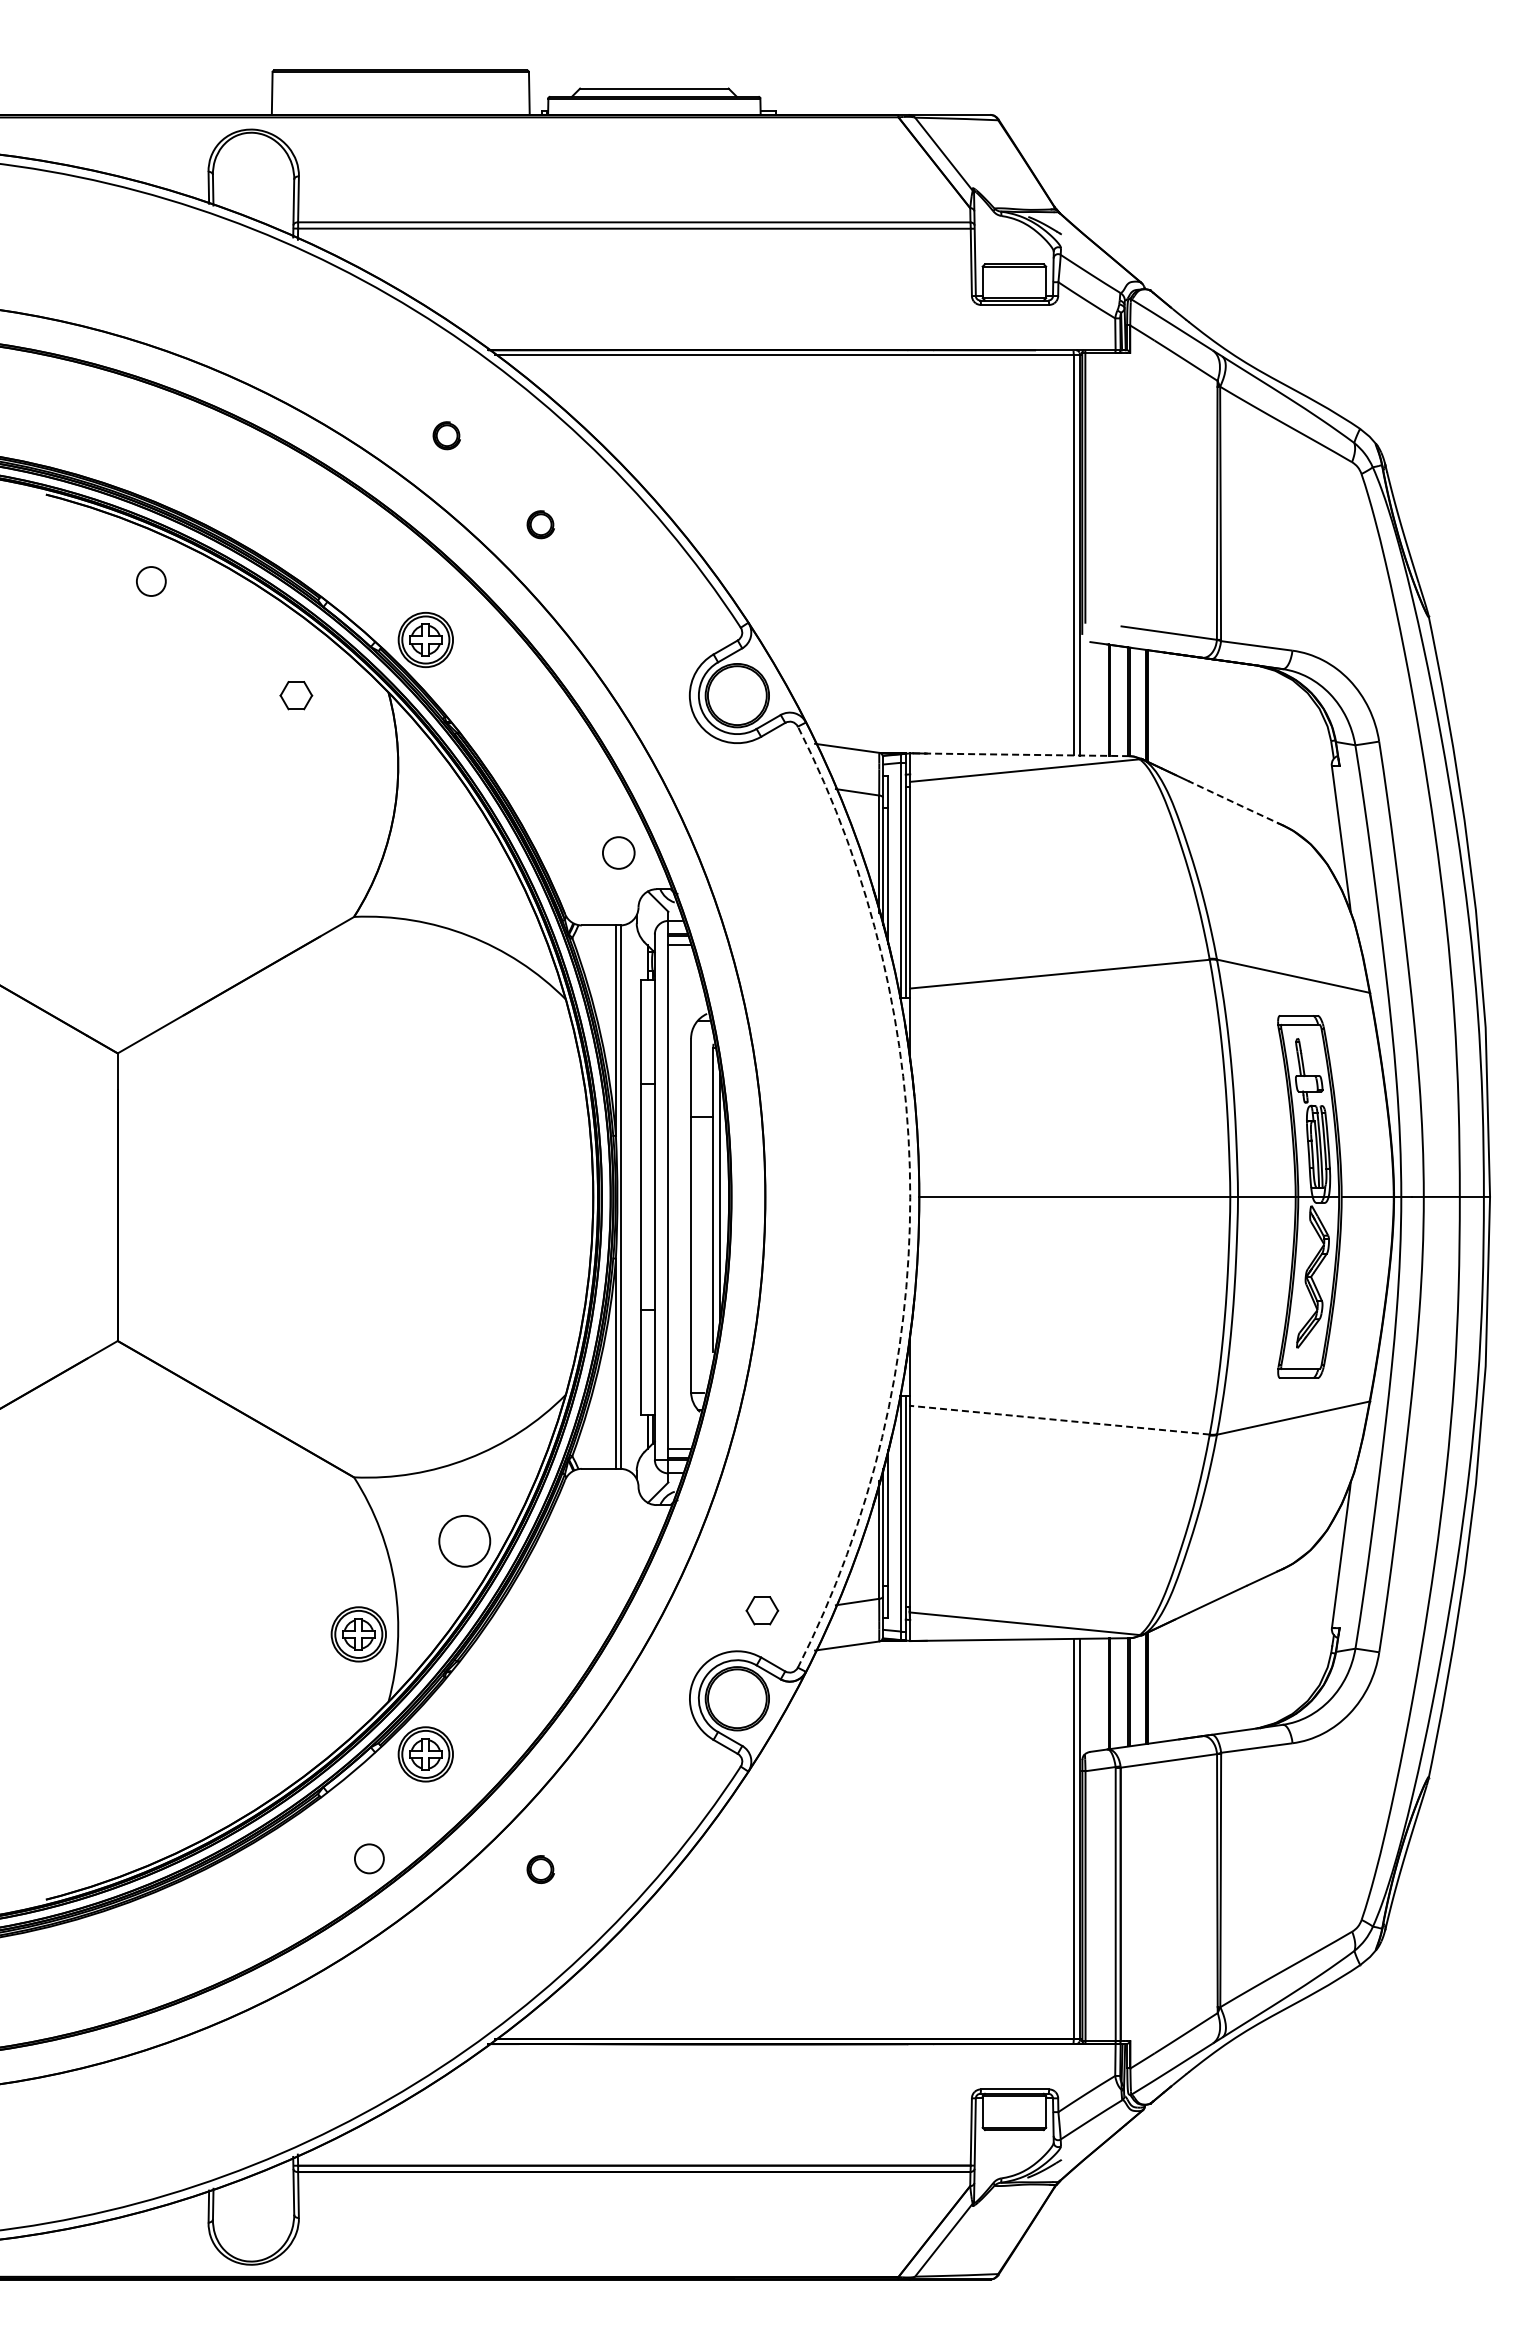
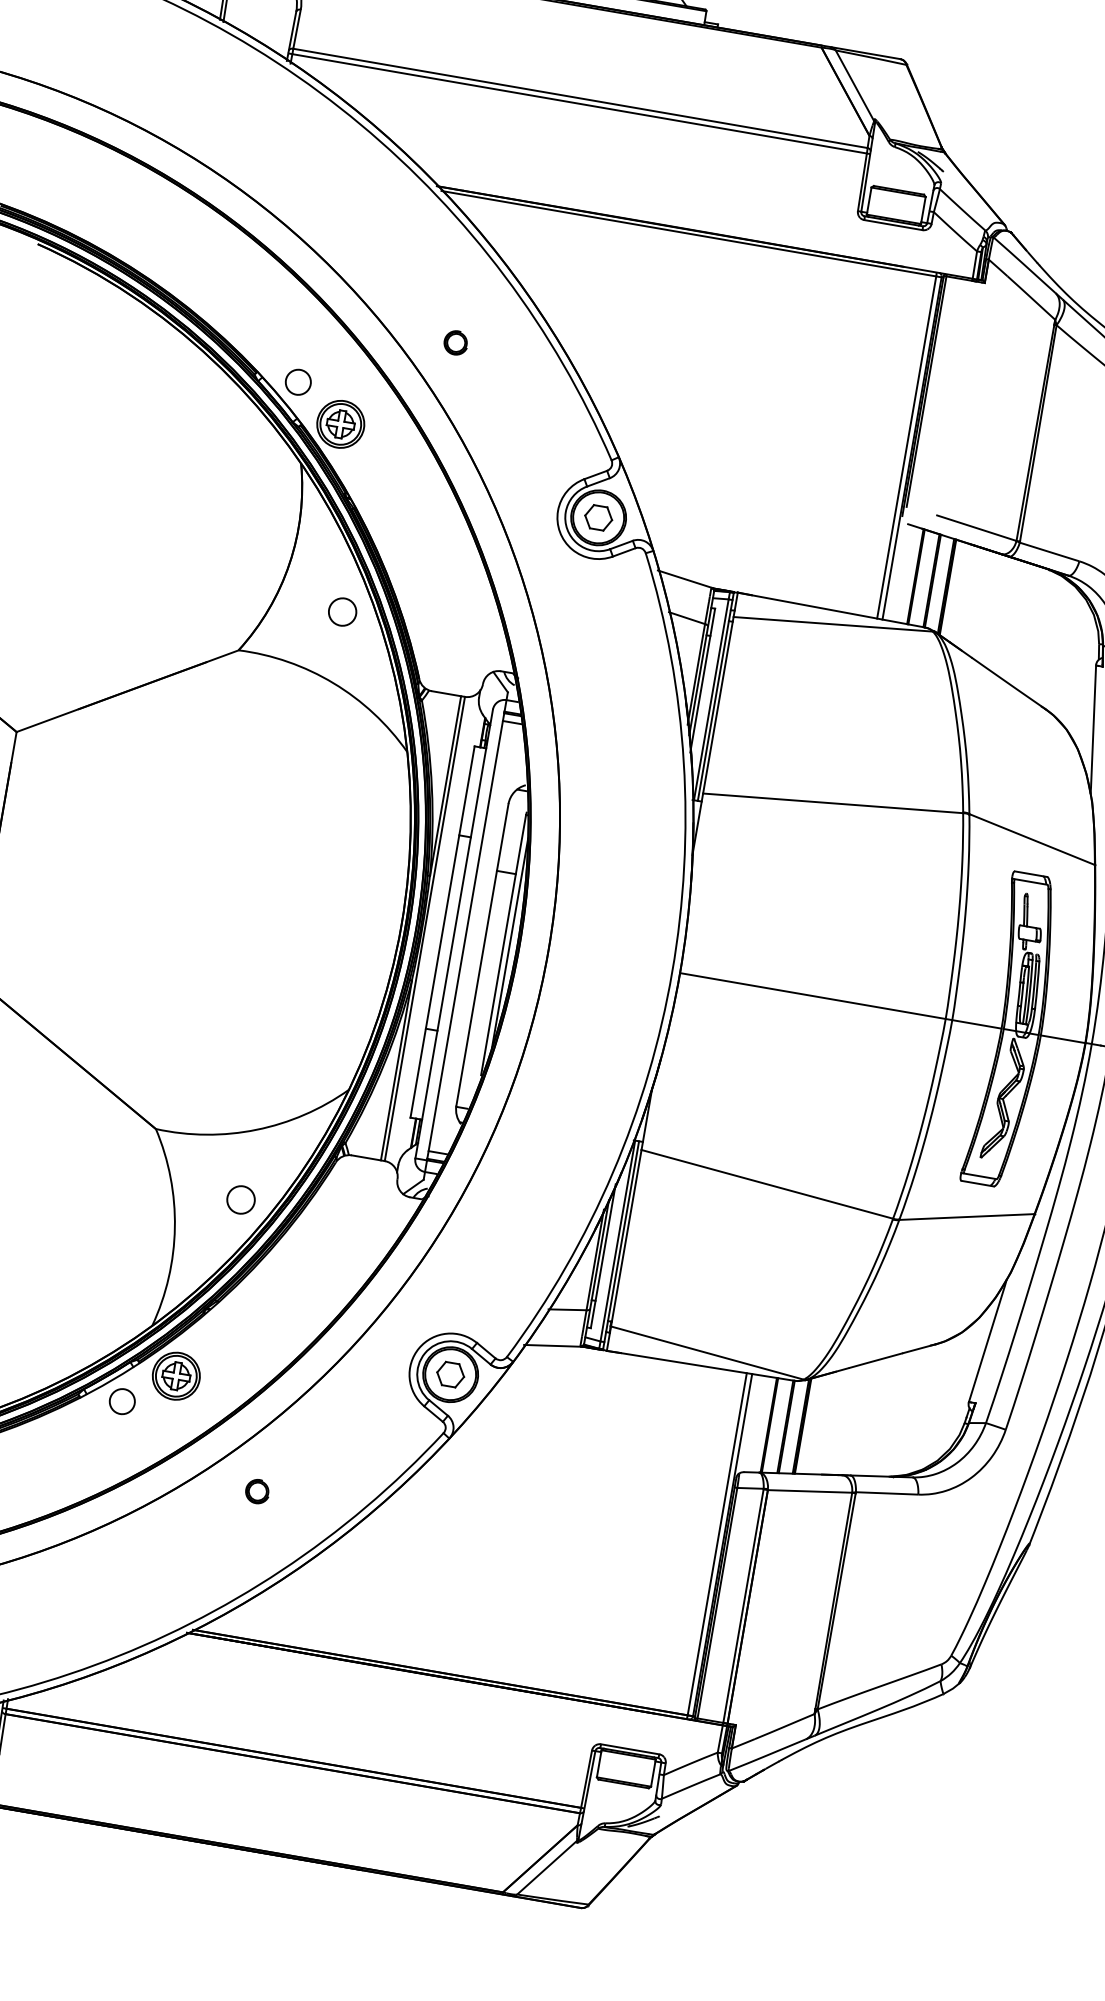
part: (446, 435) -> (388, 252), removed
circle: (151, 581) -> (298, 382), moved
part: (296, 695) -> (598, 517), moved
line: (1019, 754) -> (830, 609), dashed -> solid
line: (1235, 803) -> (1008, 683), dashed -> solid
circle: (618, 852) -> (342, 611), moved
arc: (910, 1197) -> (672, 972), dashed -> solid
line: (1059, 1420) -> (766, 1184), dashed -> solid
circle: (464, 1541) -> (240, 1200), size x0.62
part: (762, 1610) -> (450, 1374), moved
part: (358, 1634) -> (136, 1263), removed
circle: (369, 1858) -> (122, 1401), moved

